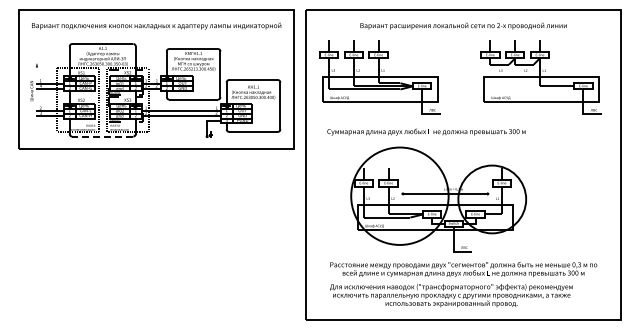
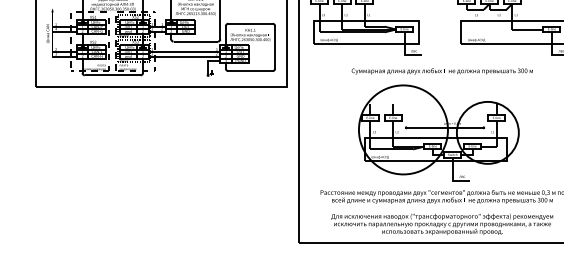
text: (426, 131) -> (442, 70), moved
line: (102, 136) -> (112, 75), dashed -> solid
part: (438, 199) -> (438, 132), moved
text: (451, 295) -> (442, 224), moved

